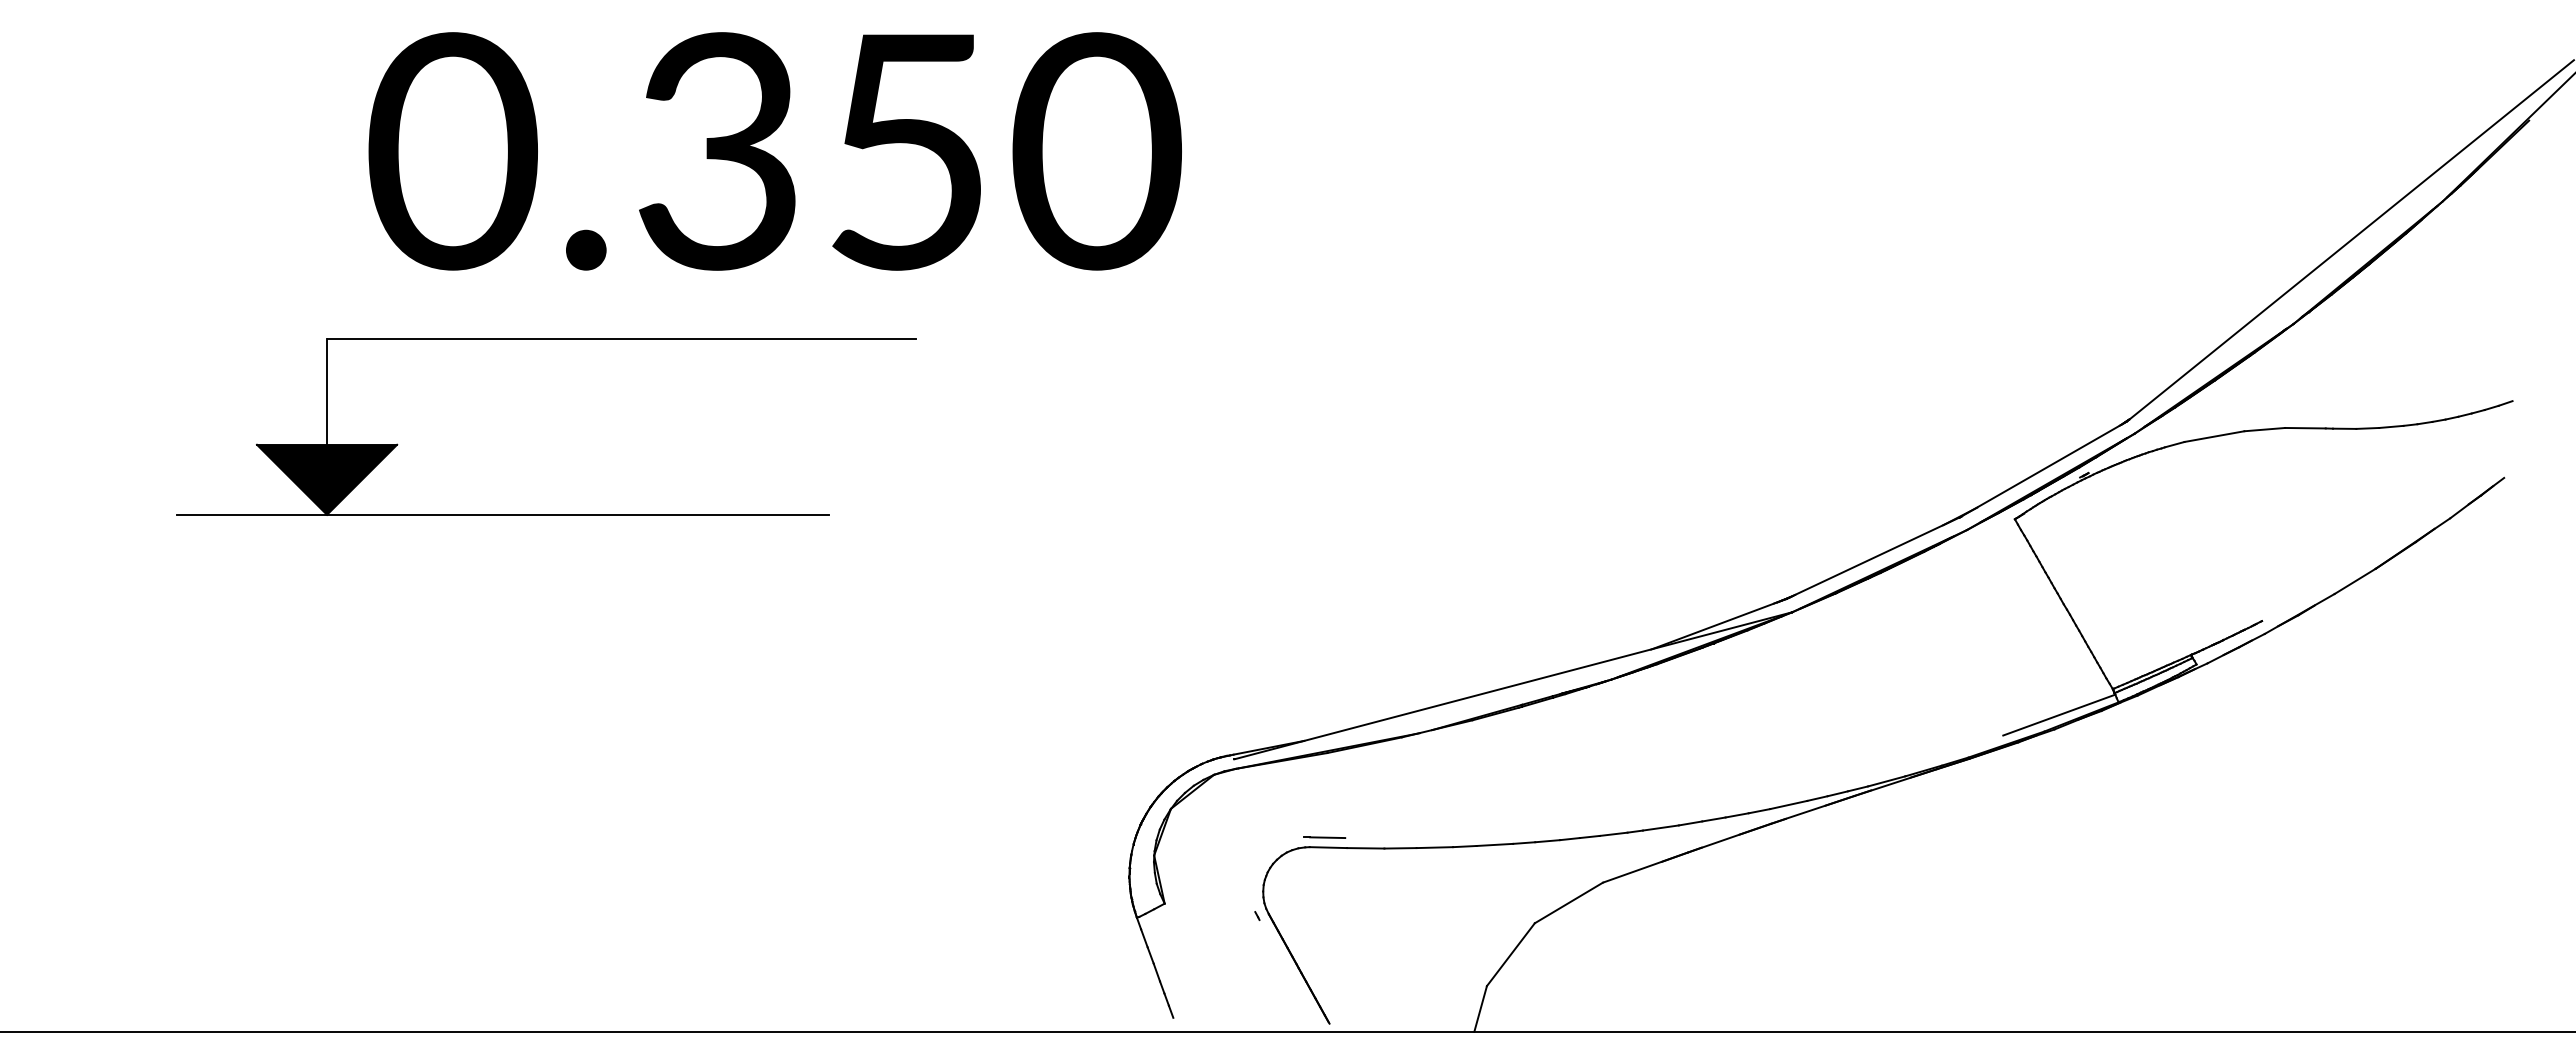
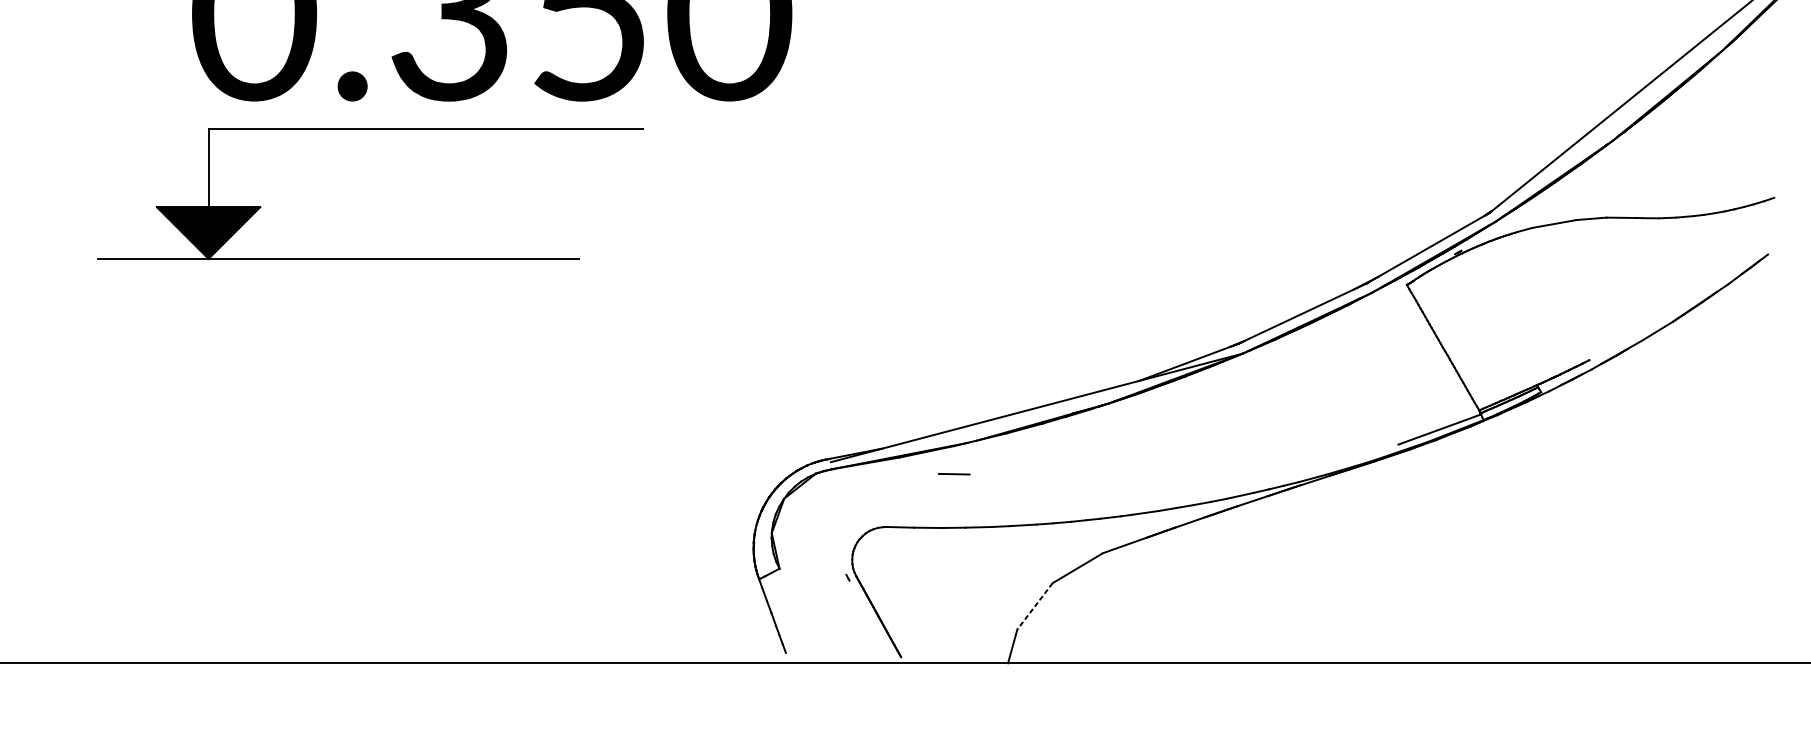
part: (546, 339) -> (370, 129), moved
line: (1324, 837) -> (954, 474), moved
line: (1510, 955) -> (1034, 606), solid -> dashed

